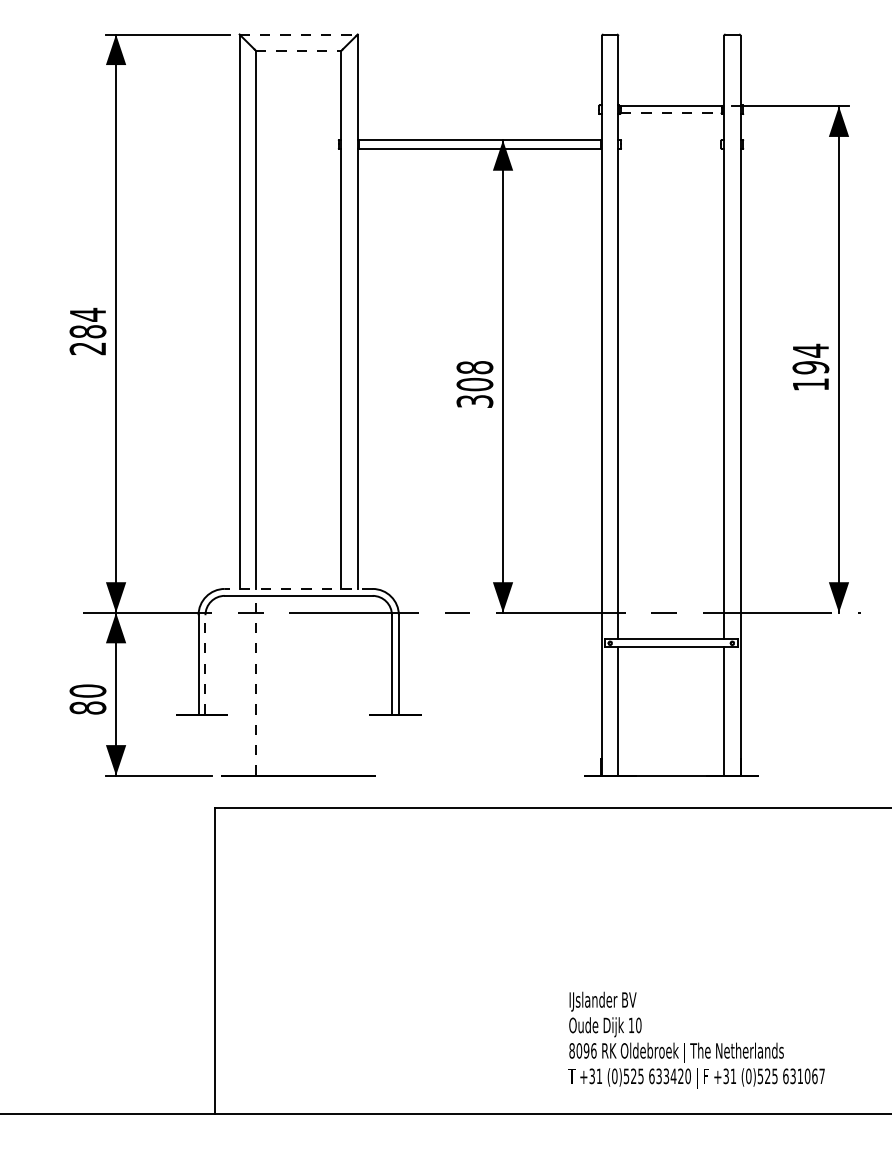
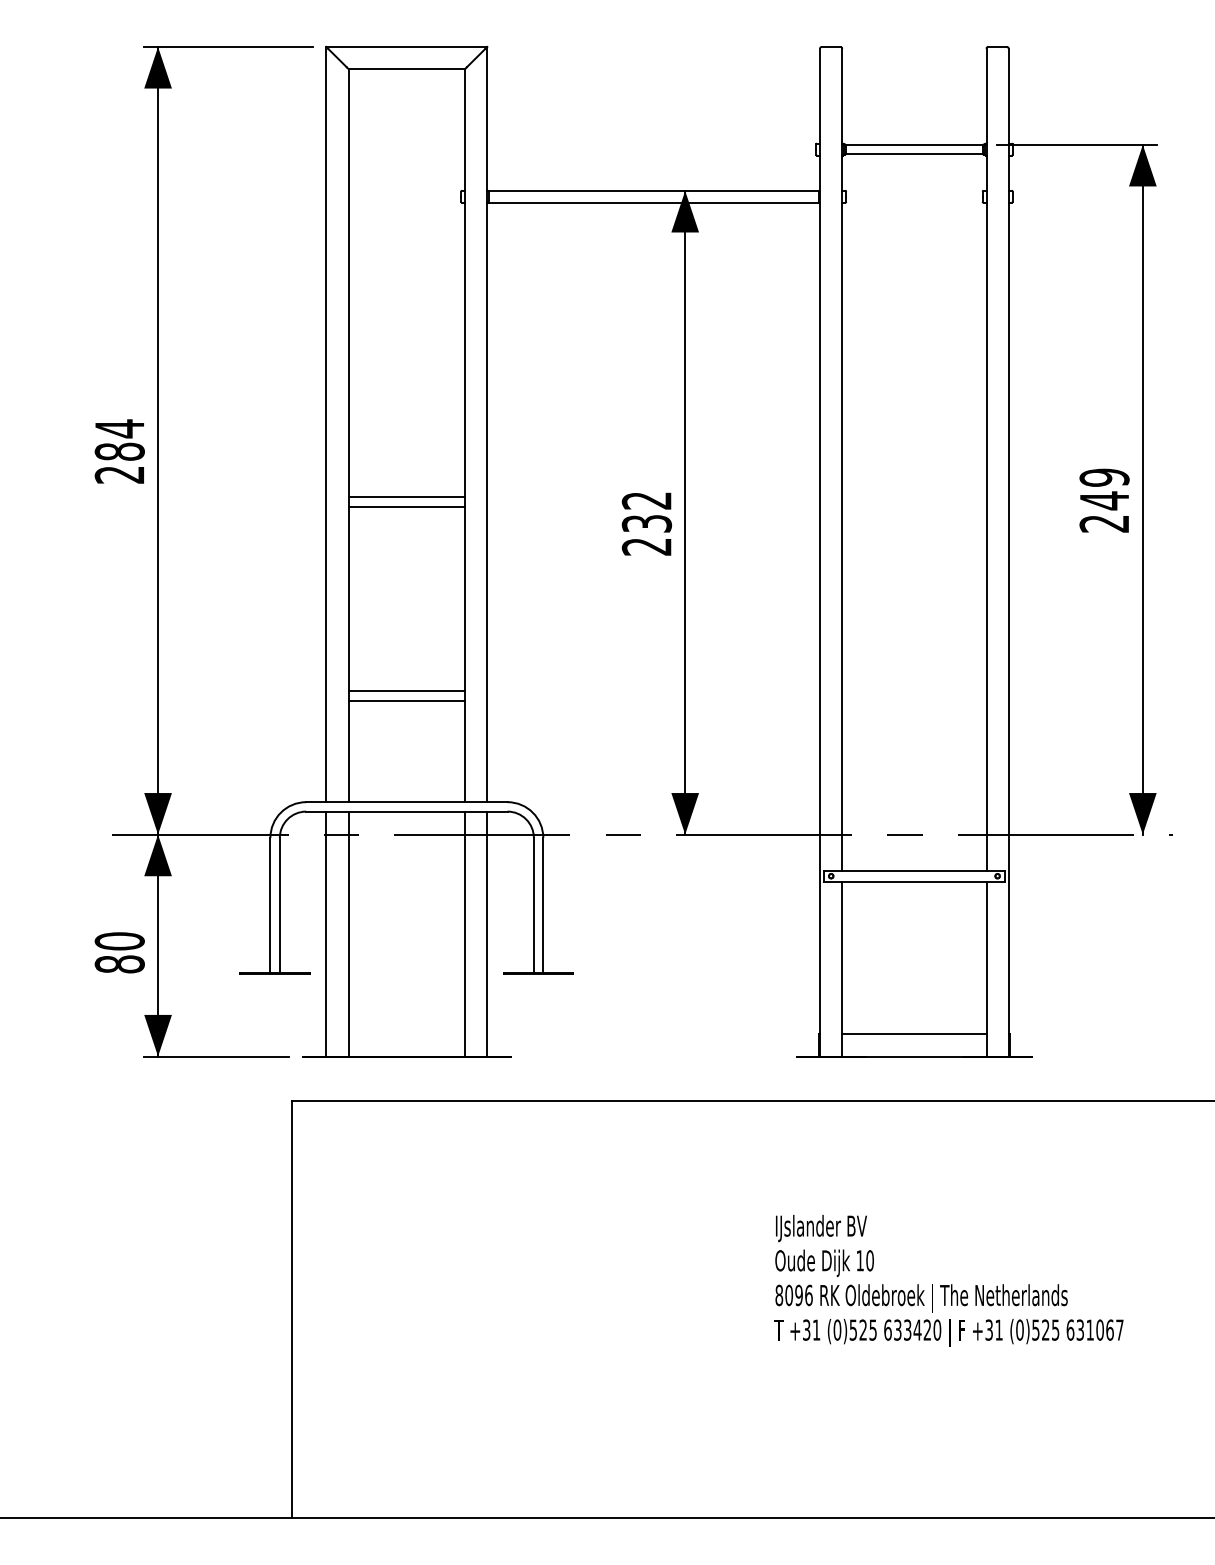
line: (299, 34) -> (407, 46), dashed -> solid
line: (299, 51) -> (407, 69), dashed -> solid
line: (671, 113) -> (914, 154), dashed -> solid
line: (298, 365) -> (406, 497), added
text: (810, 367) -> (1104, 500), 194 -> 249
line: (298, 371) -> (406, 506), added
text: (474, 384) -> (646, 523), 308 -> 232
line: (298, 507) -> (406, 691), added
line: (298, 514) -> (406, 700), added
line: (298, 589) -> (406, 802), dashed -> solid
line: (205, 664) -> (279, 905), dashed -> solid
line: (239, 685) -> (326, 933), added
line: (255, 685) -> (348, 933), dashed -> solid
line: (341, 685) -> (465, 933), added
line: (357, 685) -> (487, 933), added
line: (671, 759) -> (914, 1034), added
text: (696, 1039) -> (948, 1280), moved

